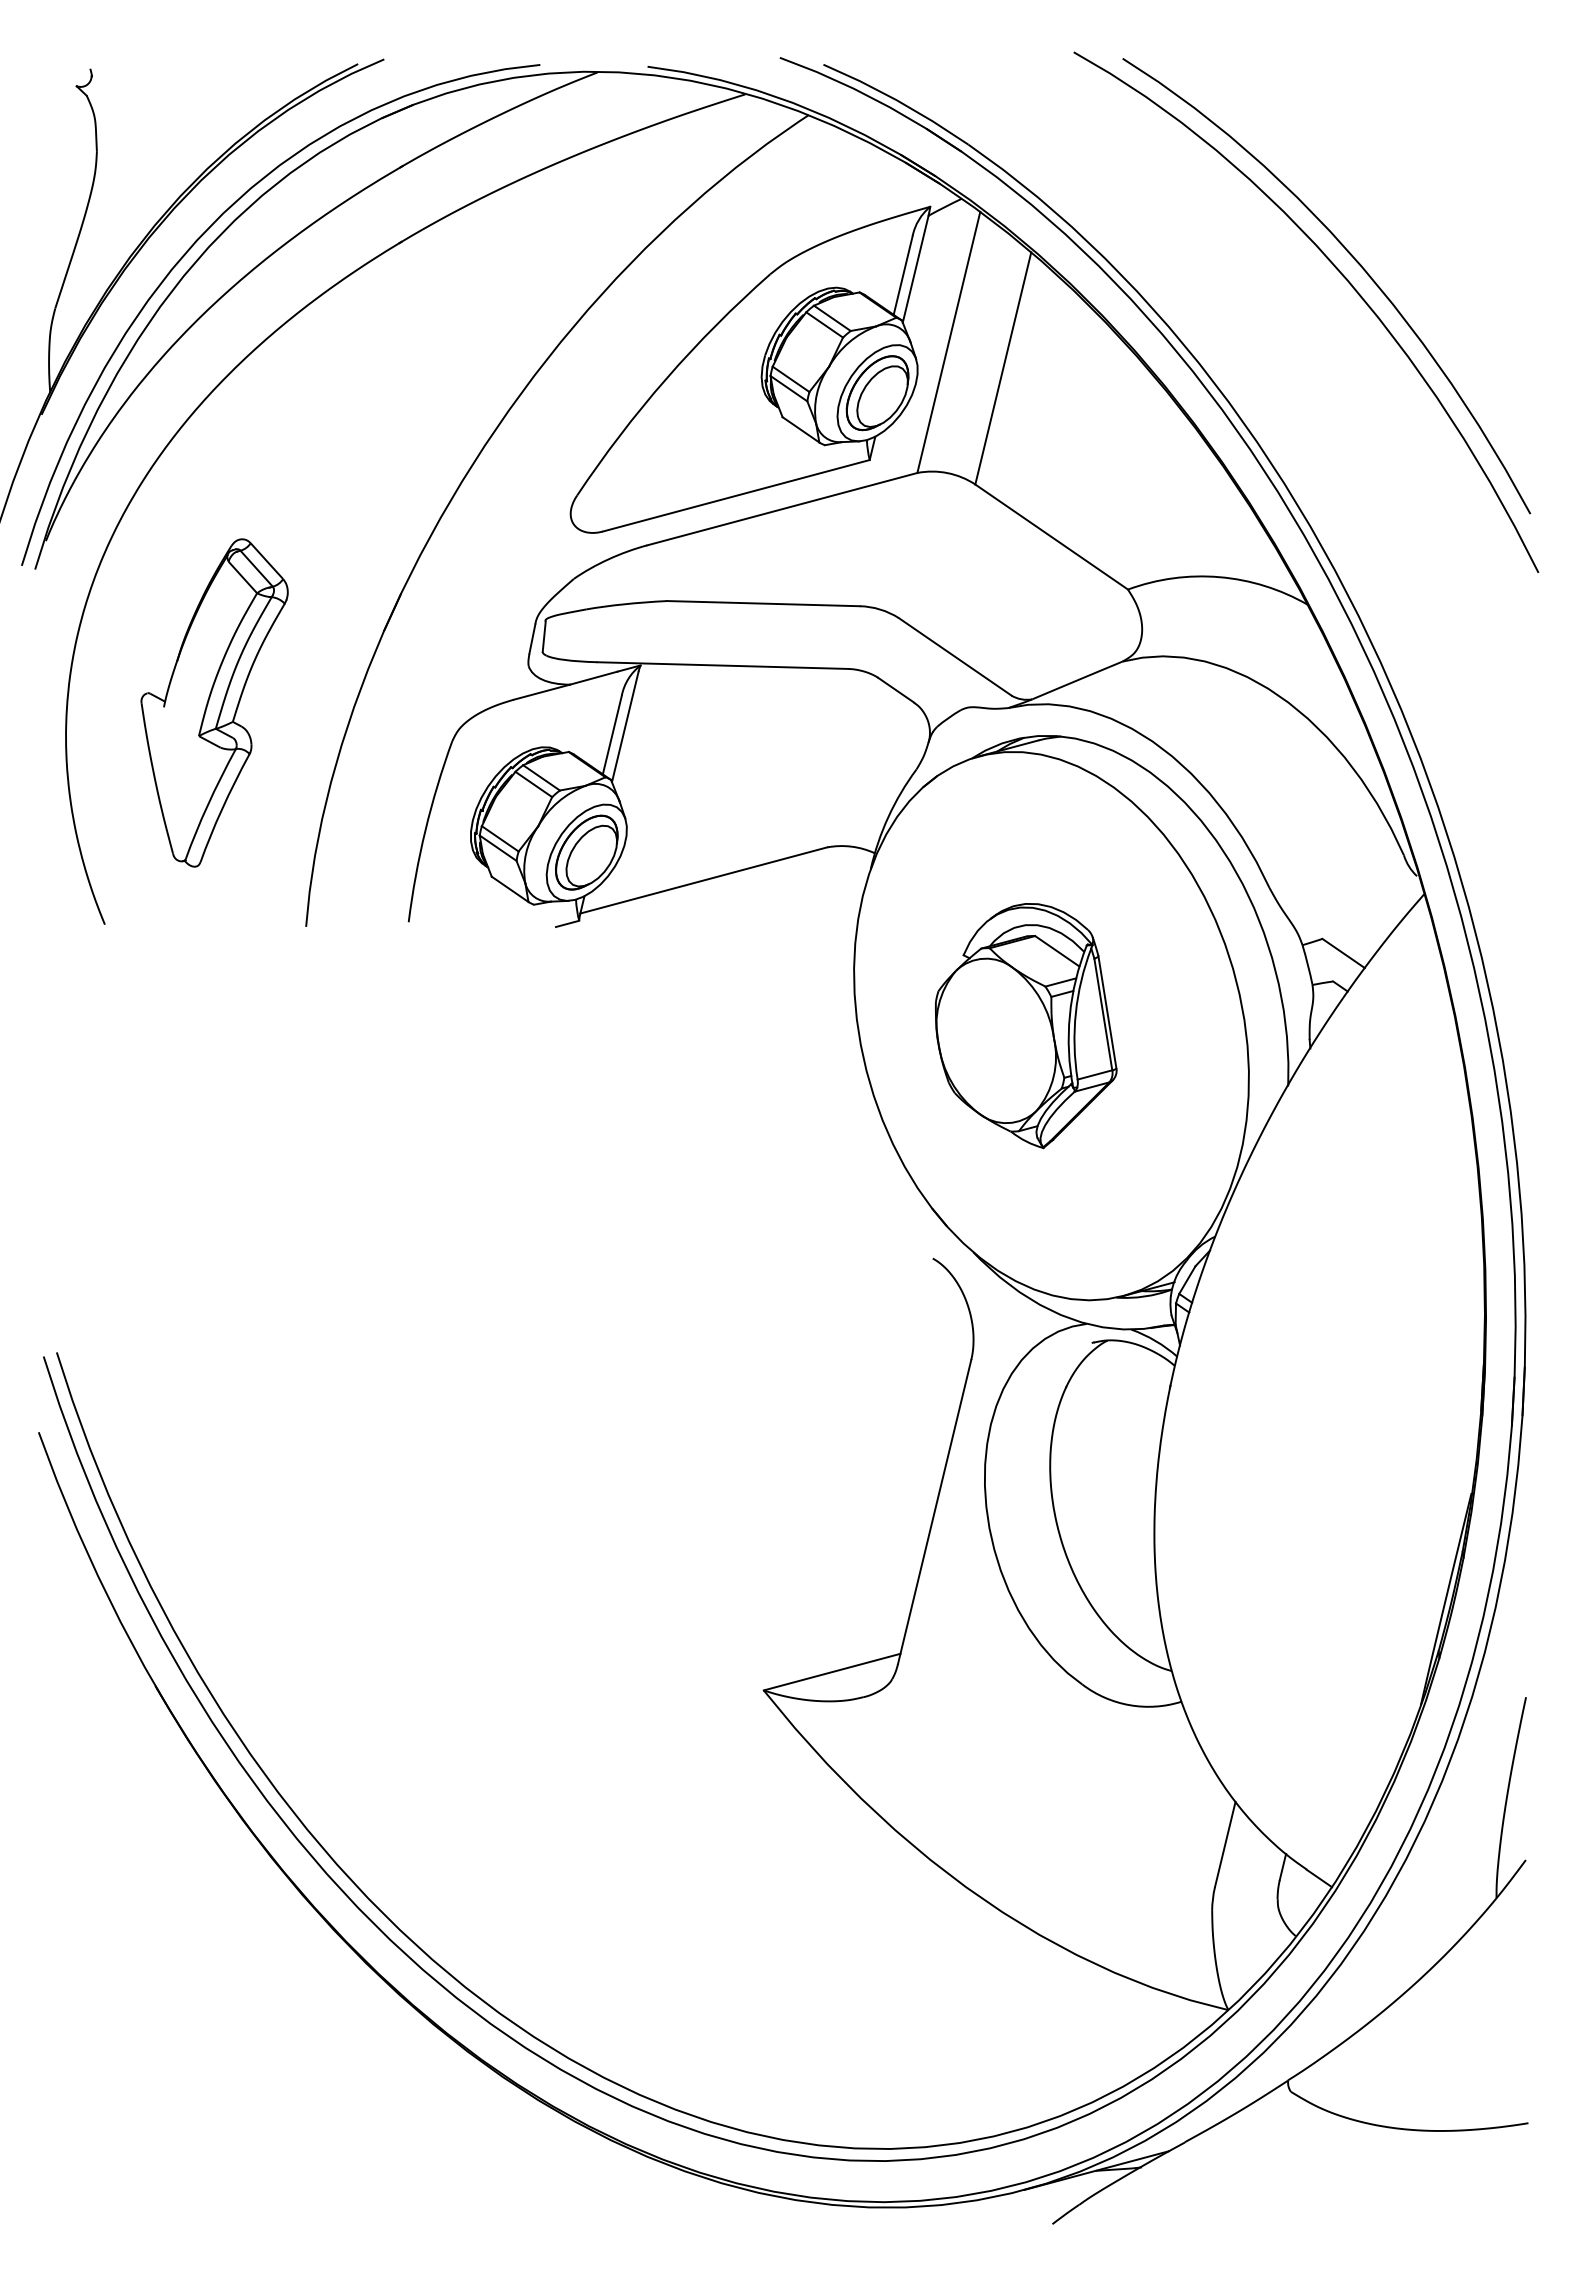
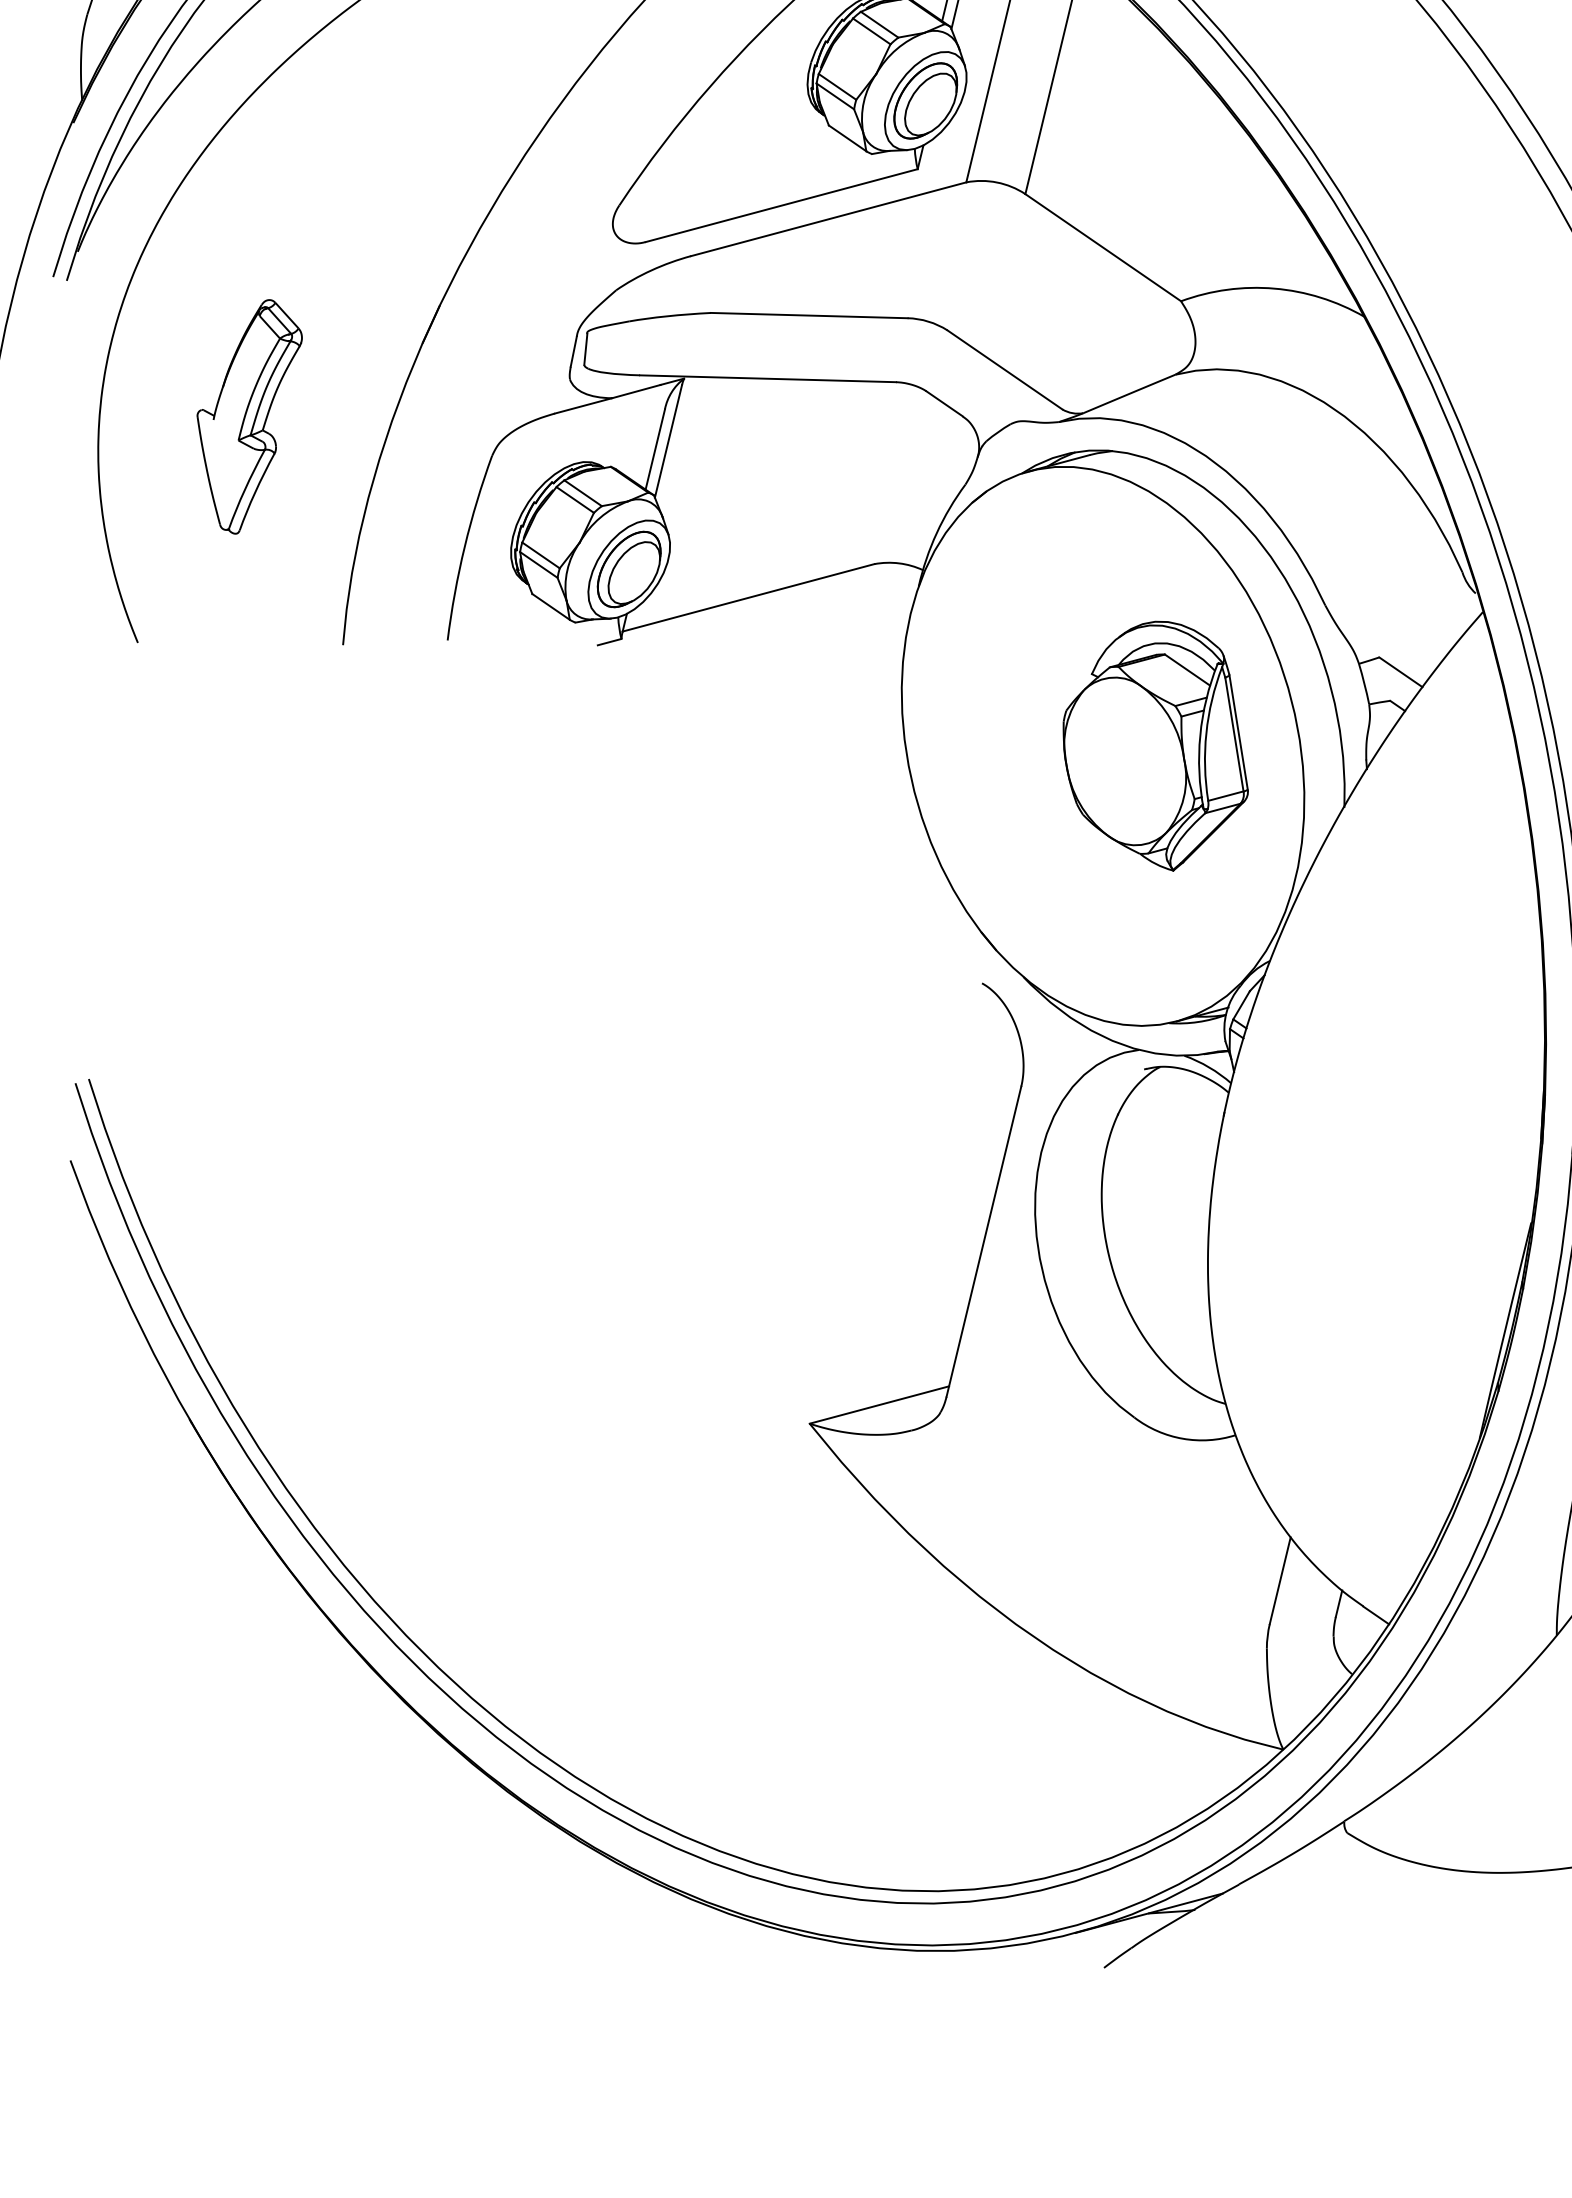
part: (214, 702) -> (249, 416), size x0.7
part: (1026, 1026) -> (1156, 746), moved

